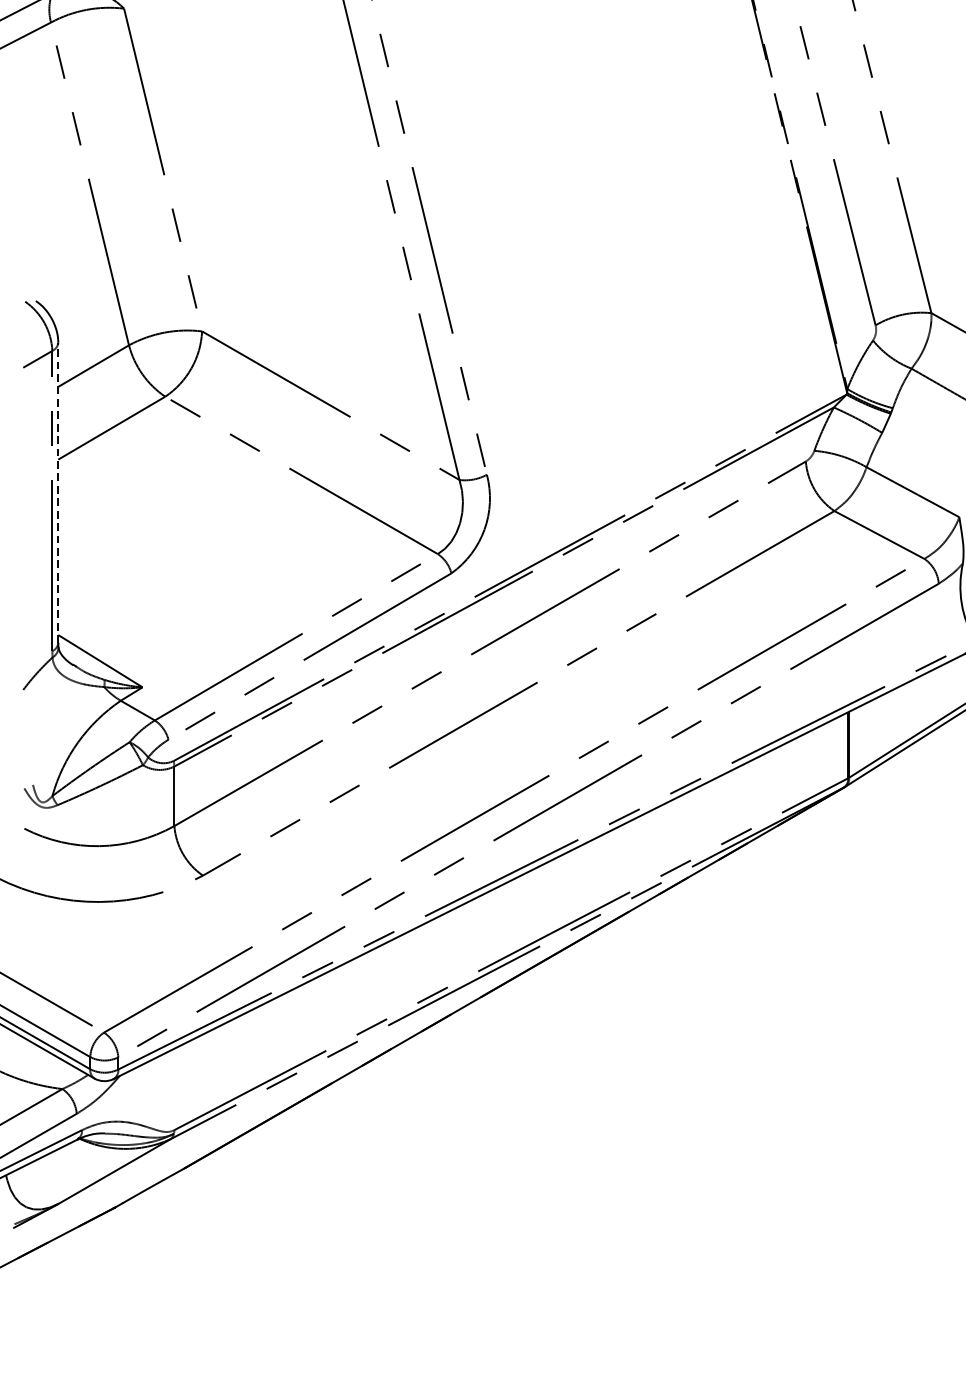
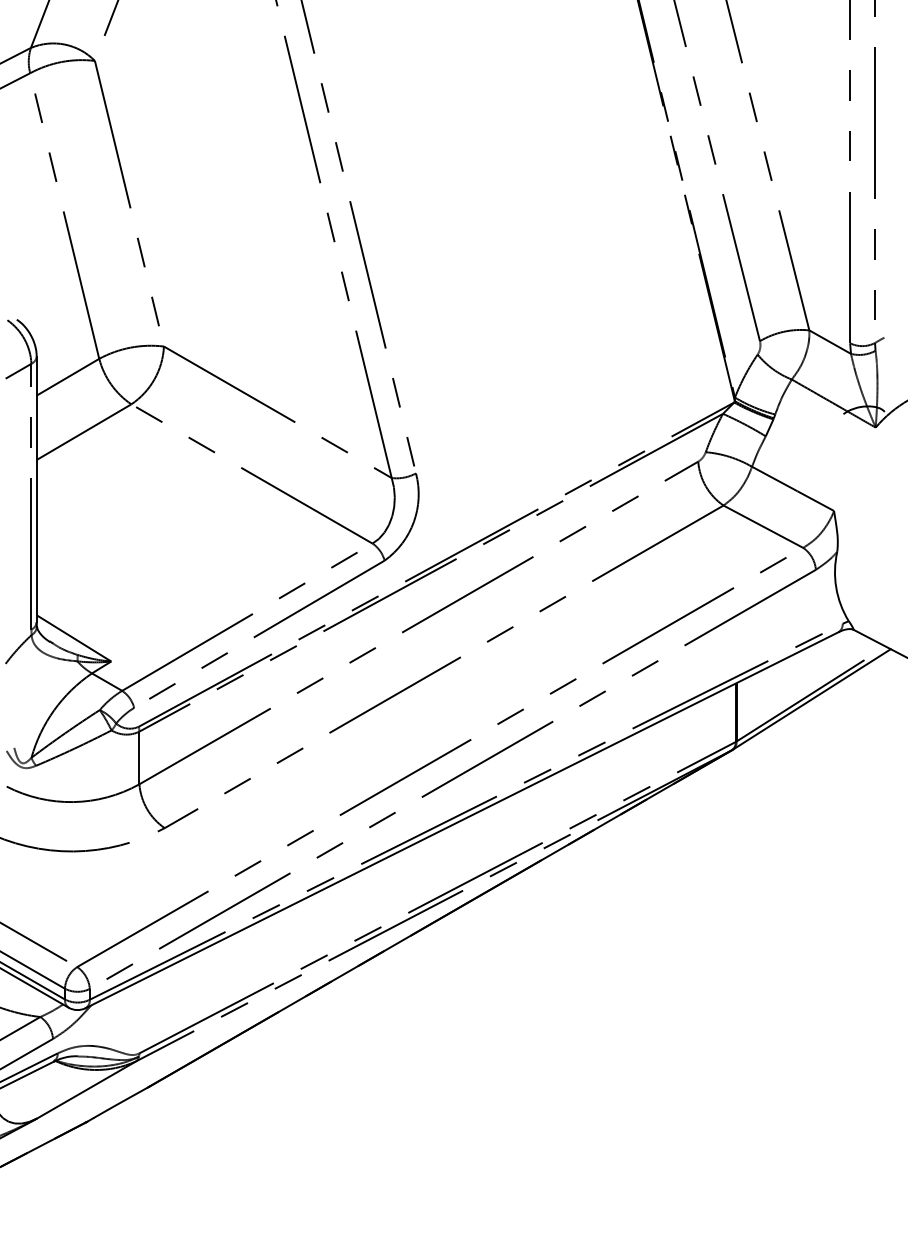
line: (58, 492) -> (36, 489), dashed -> solid

